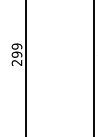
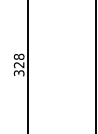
text: (16, 54) -> (18, 64), 299 -> 328

